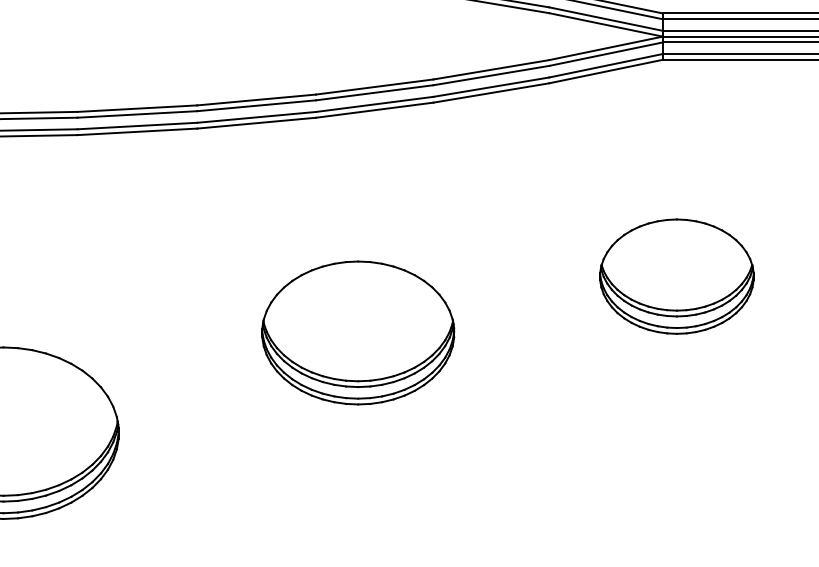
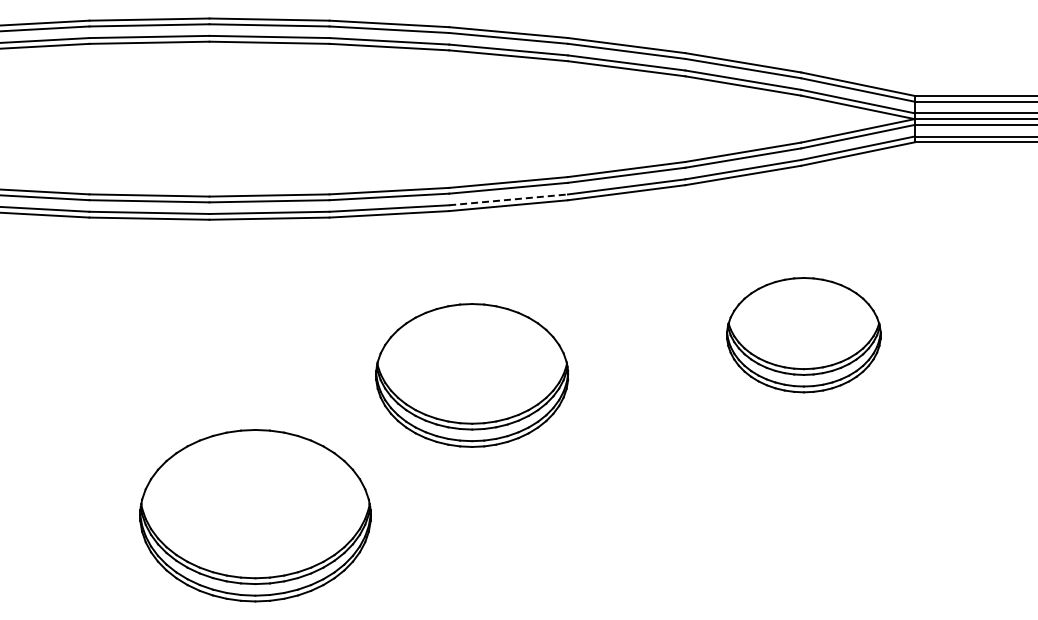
line: (256, 117) -> (508, 199), solid -> dashed
part: (676, 277) -> (803, 335), moved
part: (358, 333) -> (472, 375), moved

